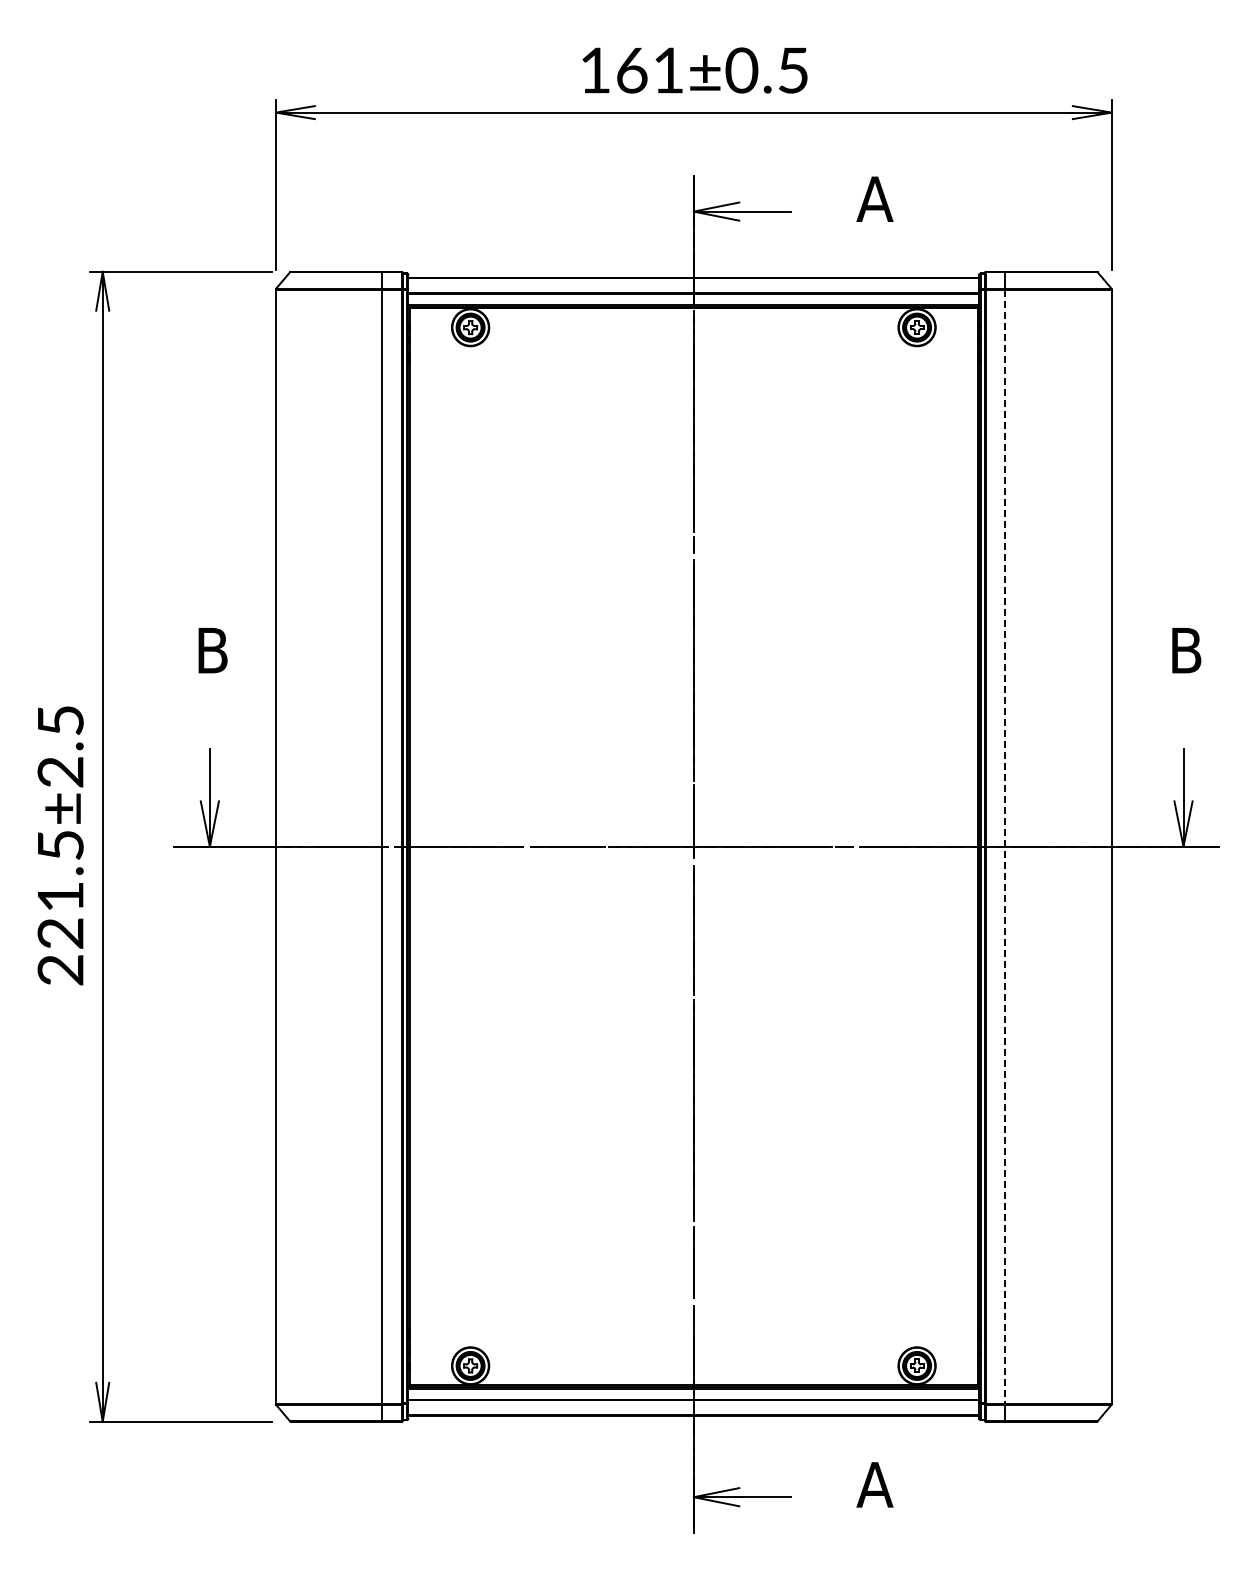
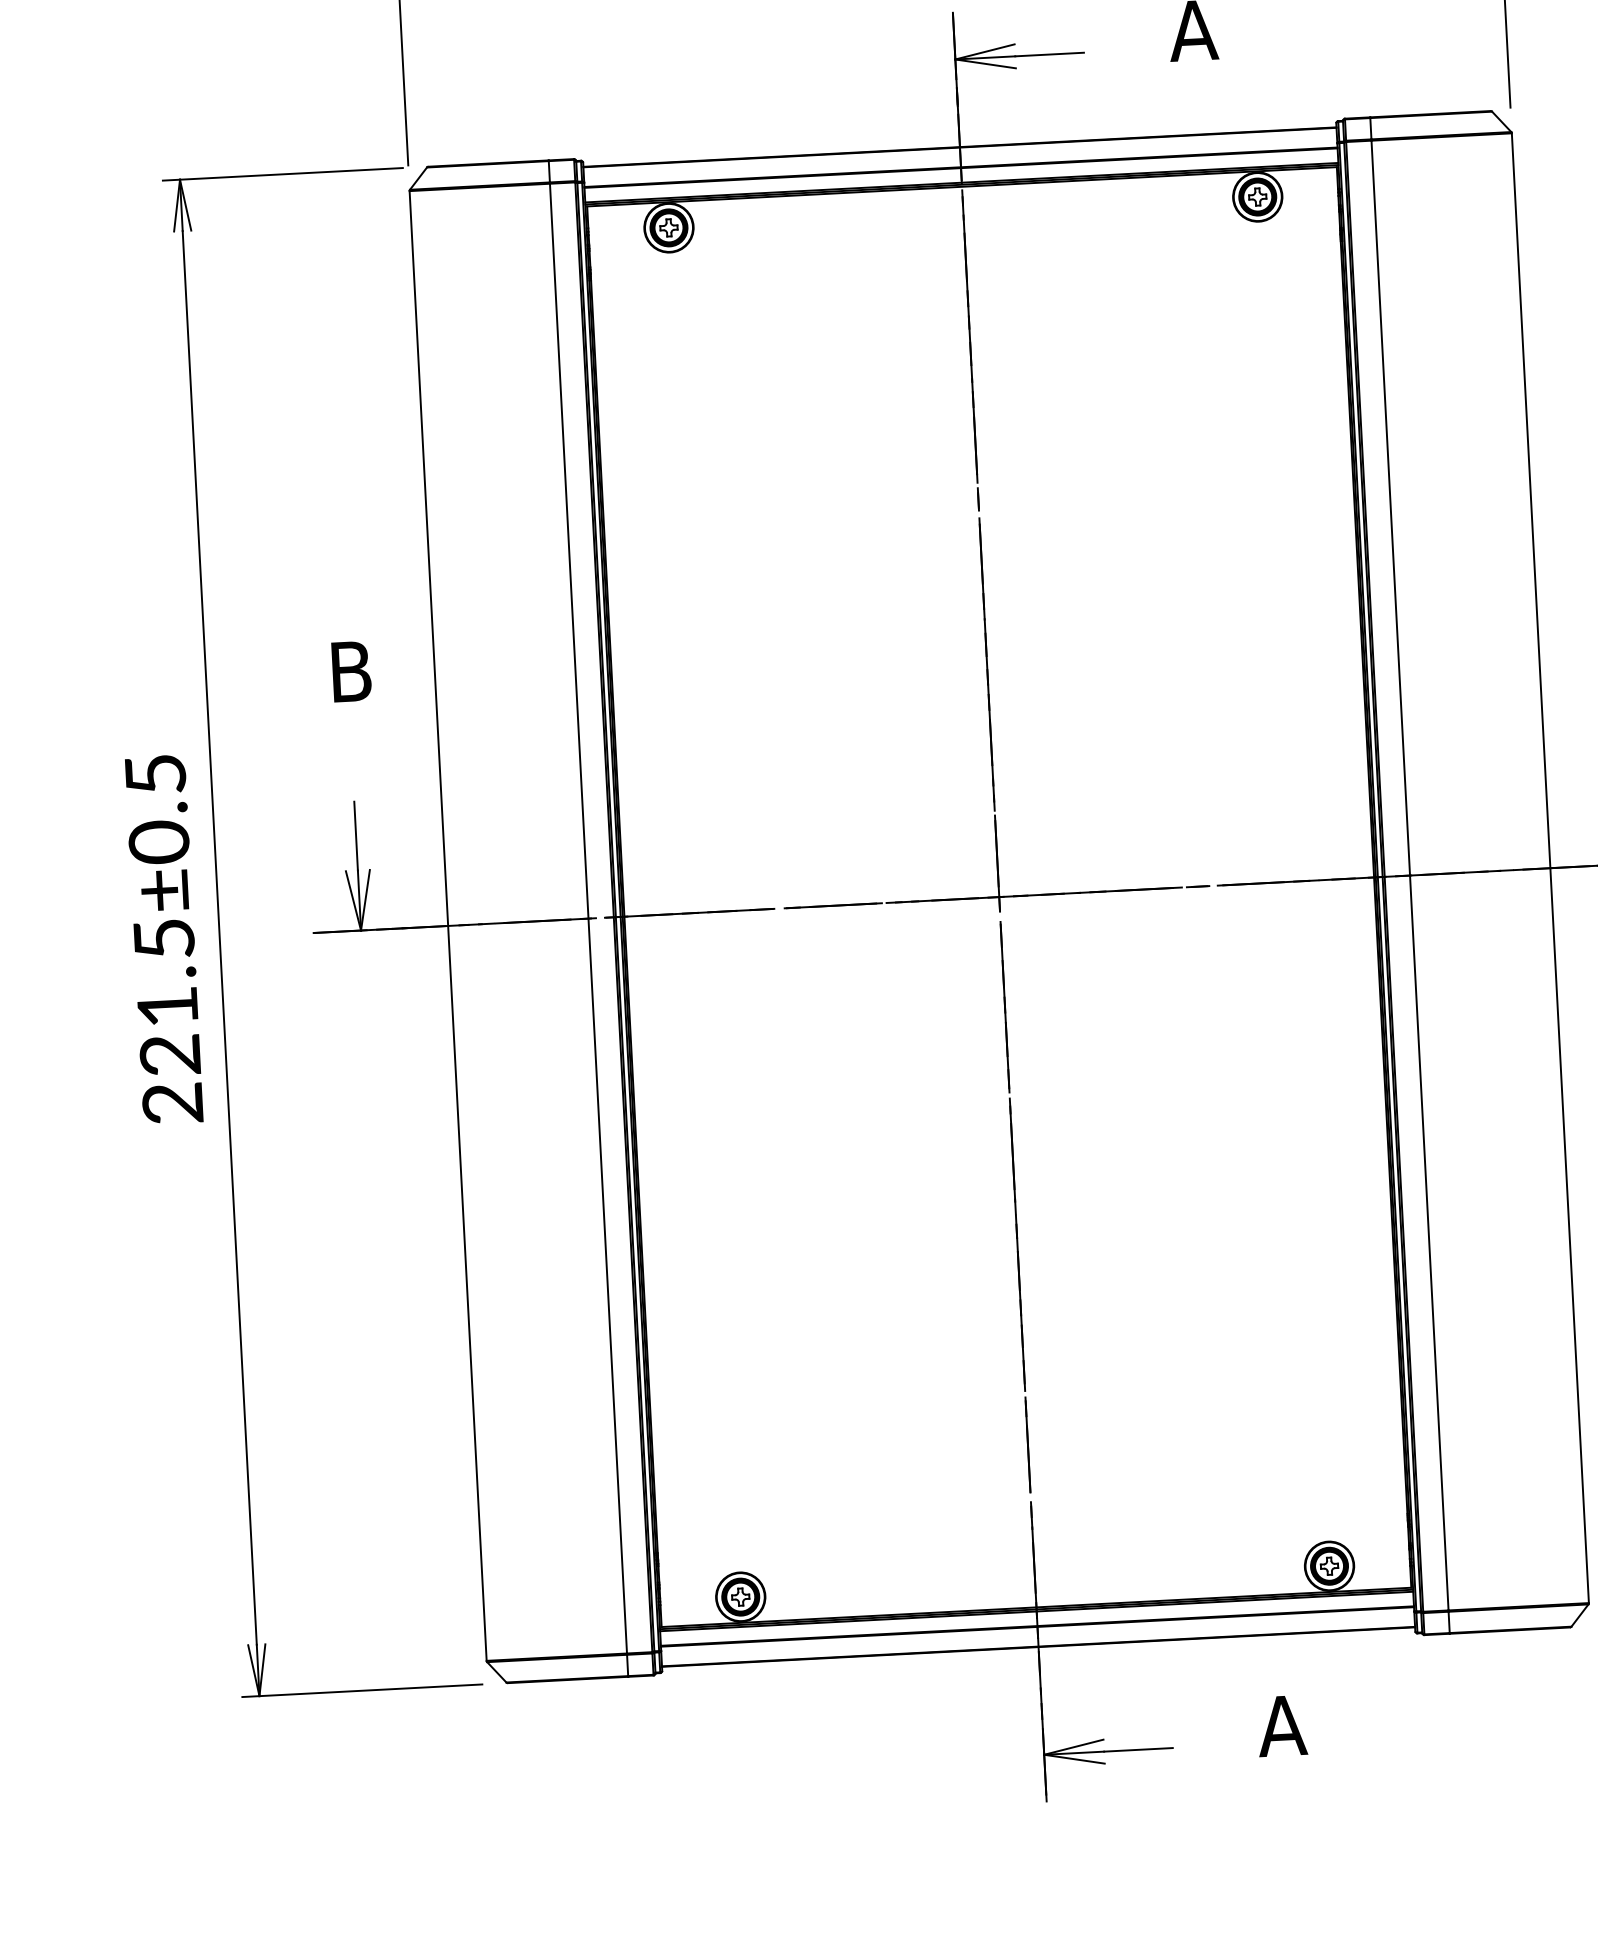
text: (60, 771) -> (158, 841), 221.5±2.5 -> 221.5±0.5
line: (1005, 847) -> (1410, 876), dashed -> solid

